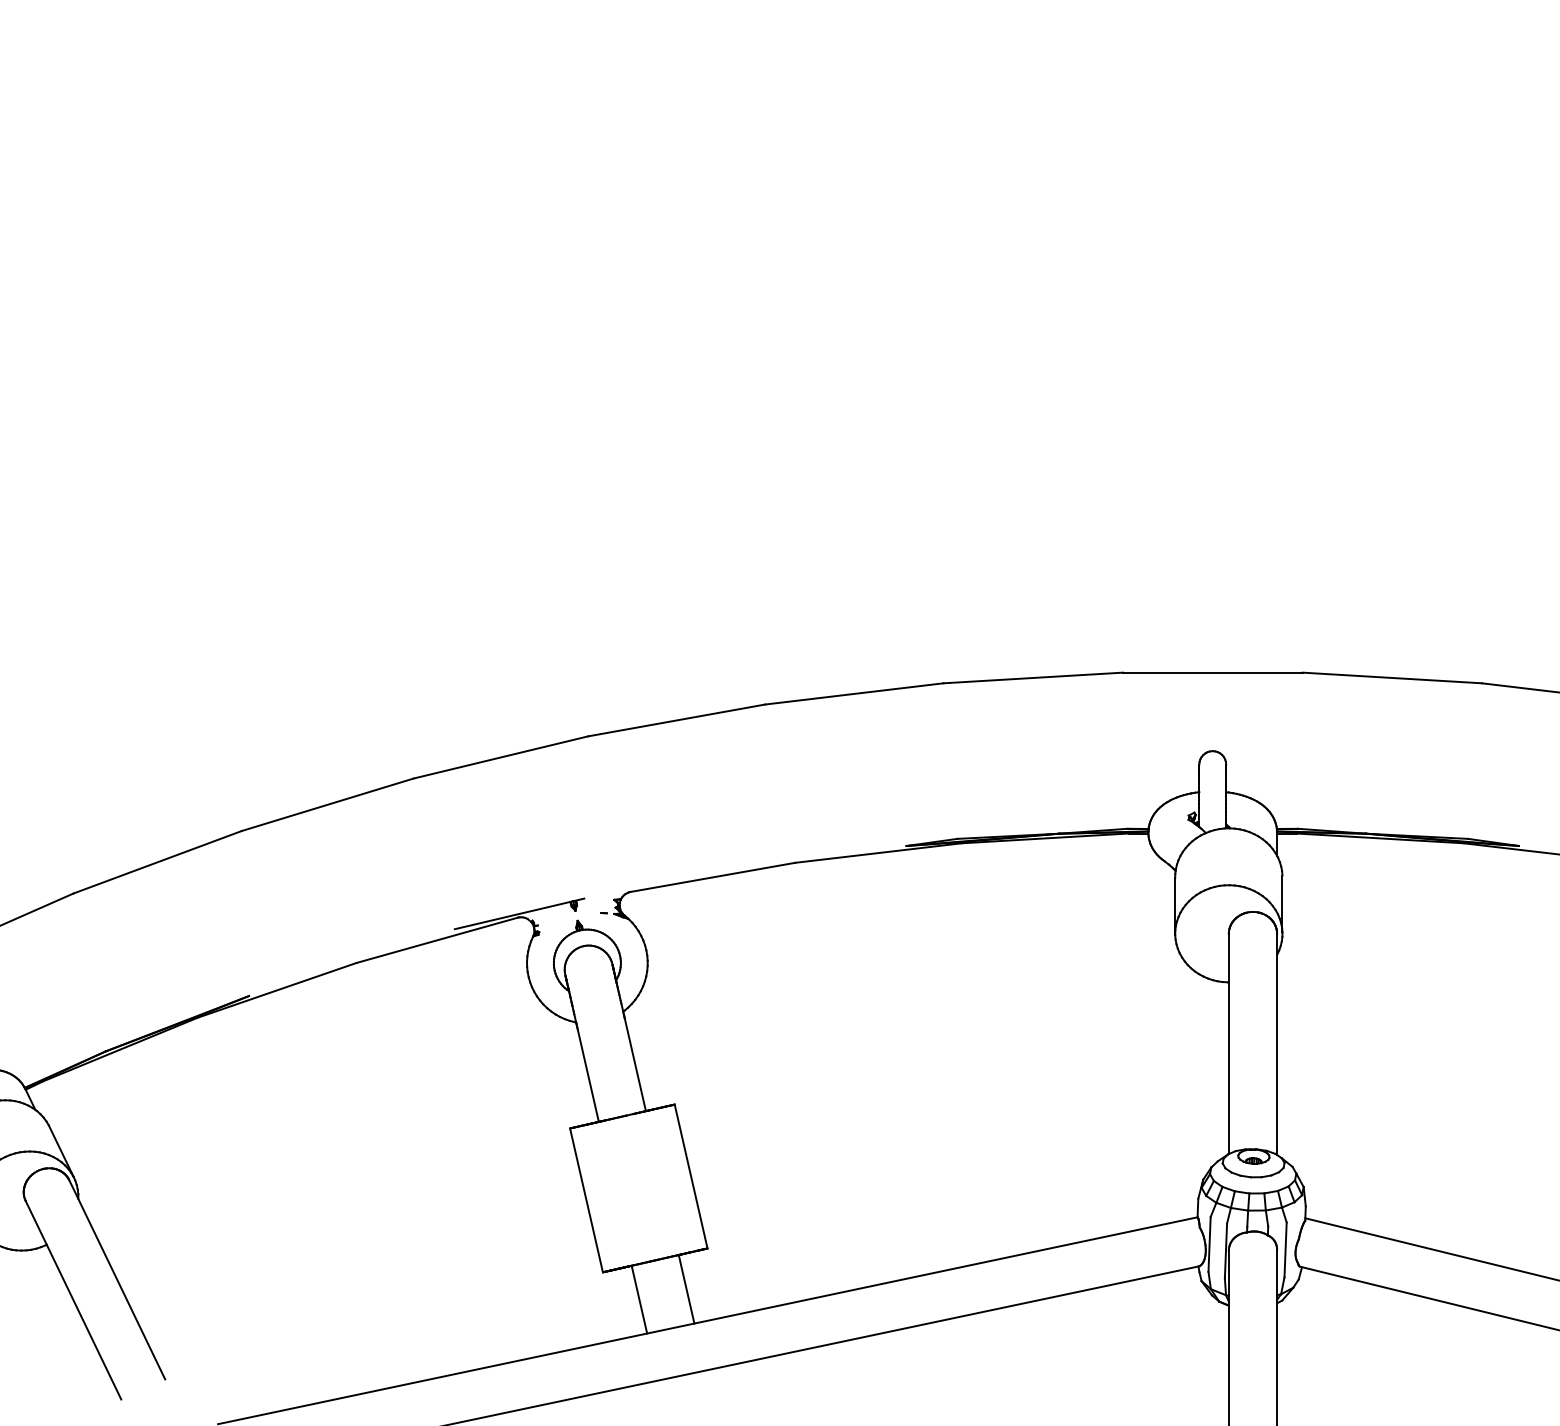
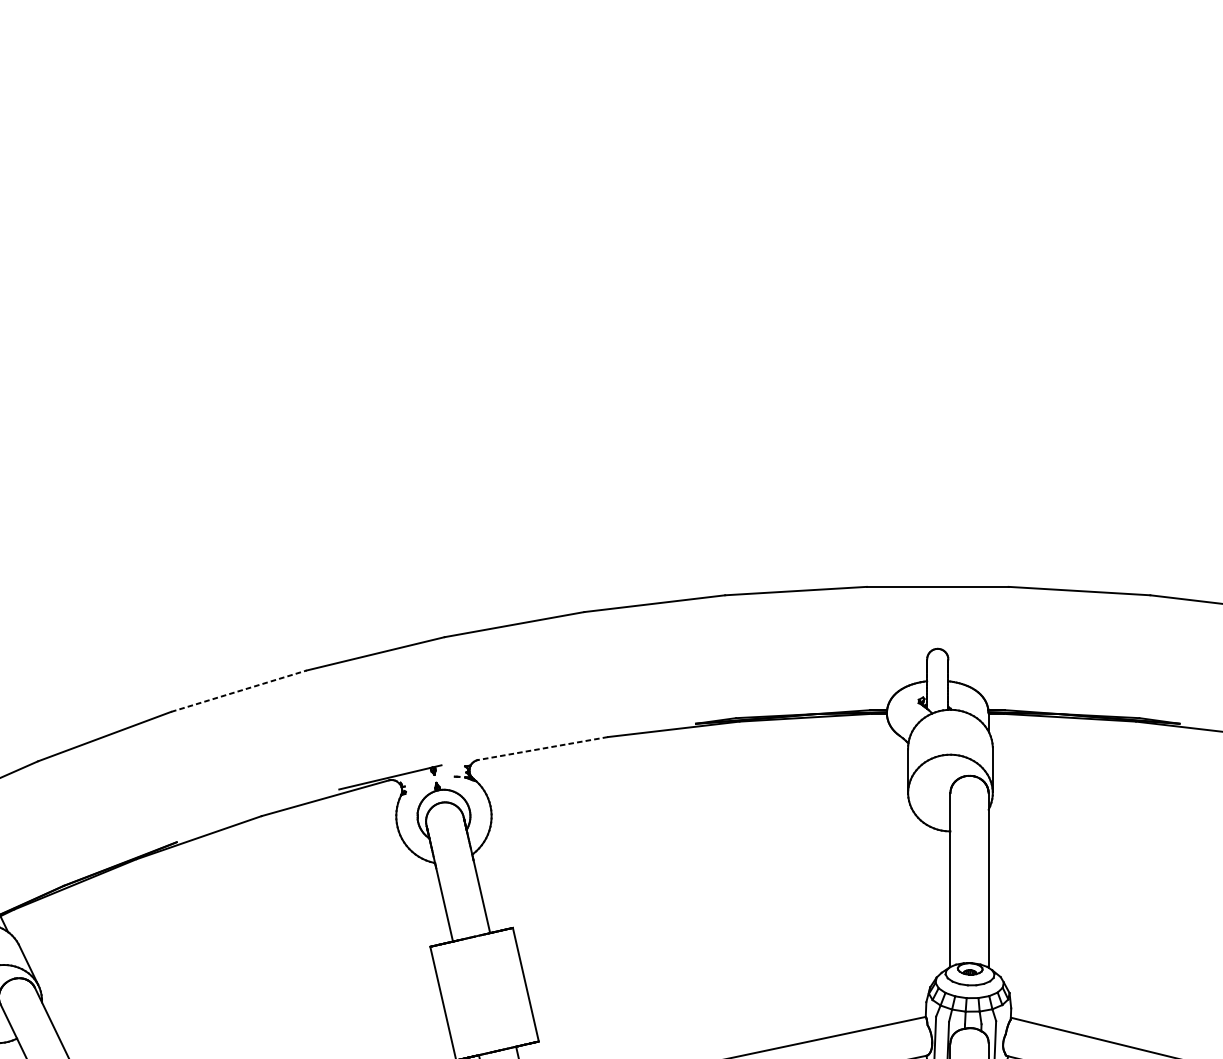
line: (327, 804) -> (238, 690), solid -> dashed
line: (712, 877) -> (542, 748), solid -> dashed

